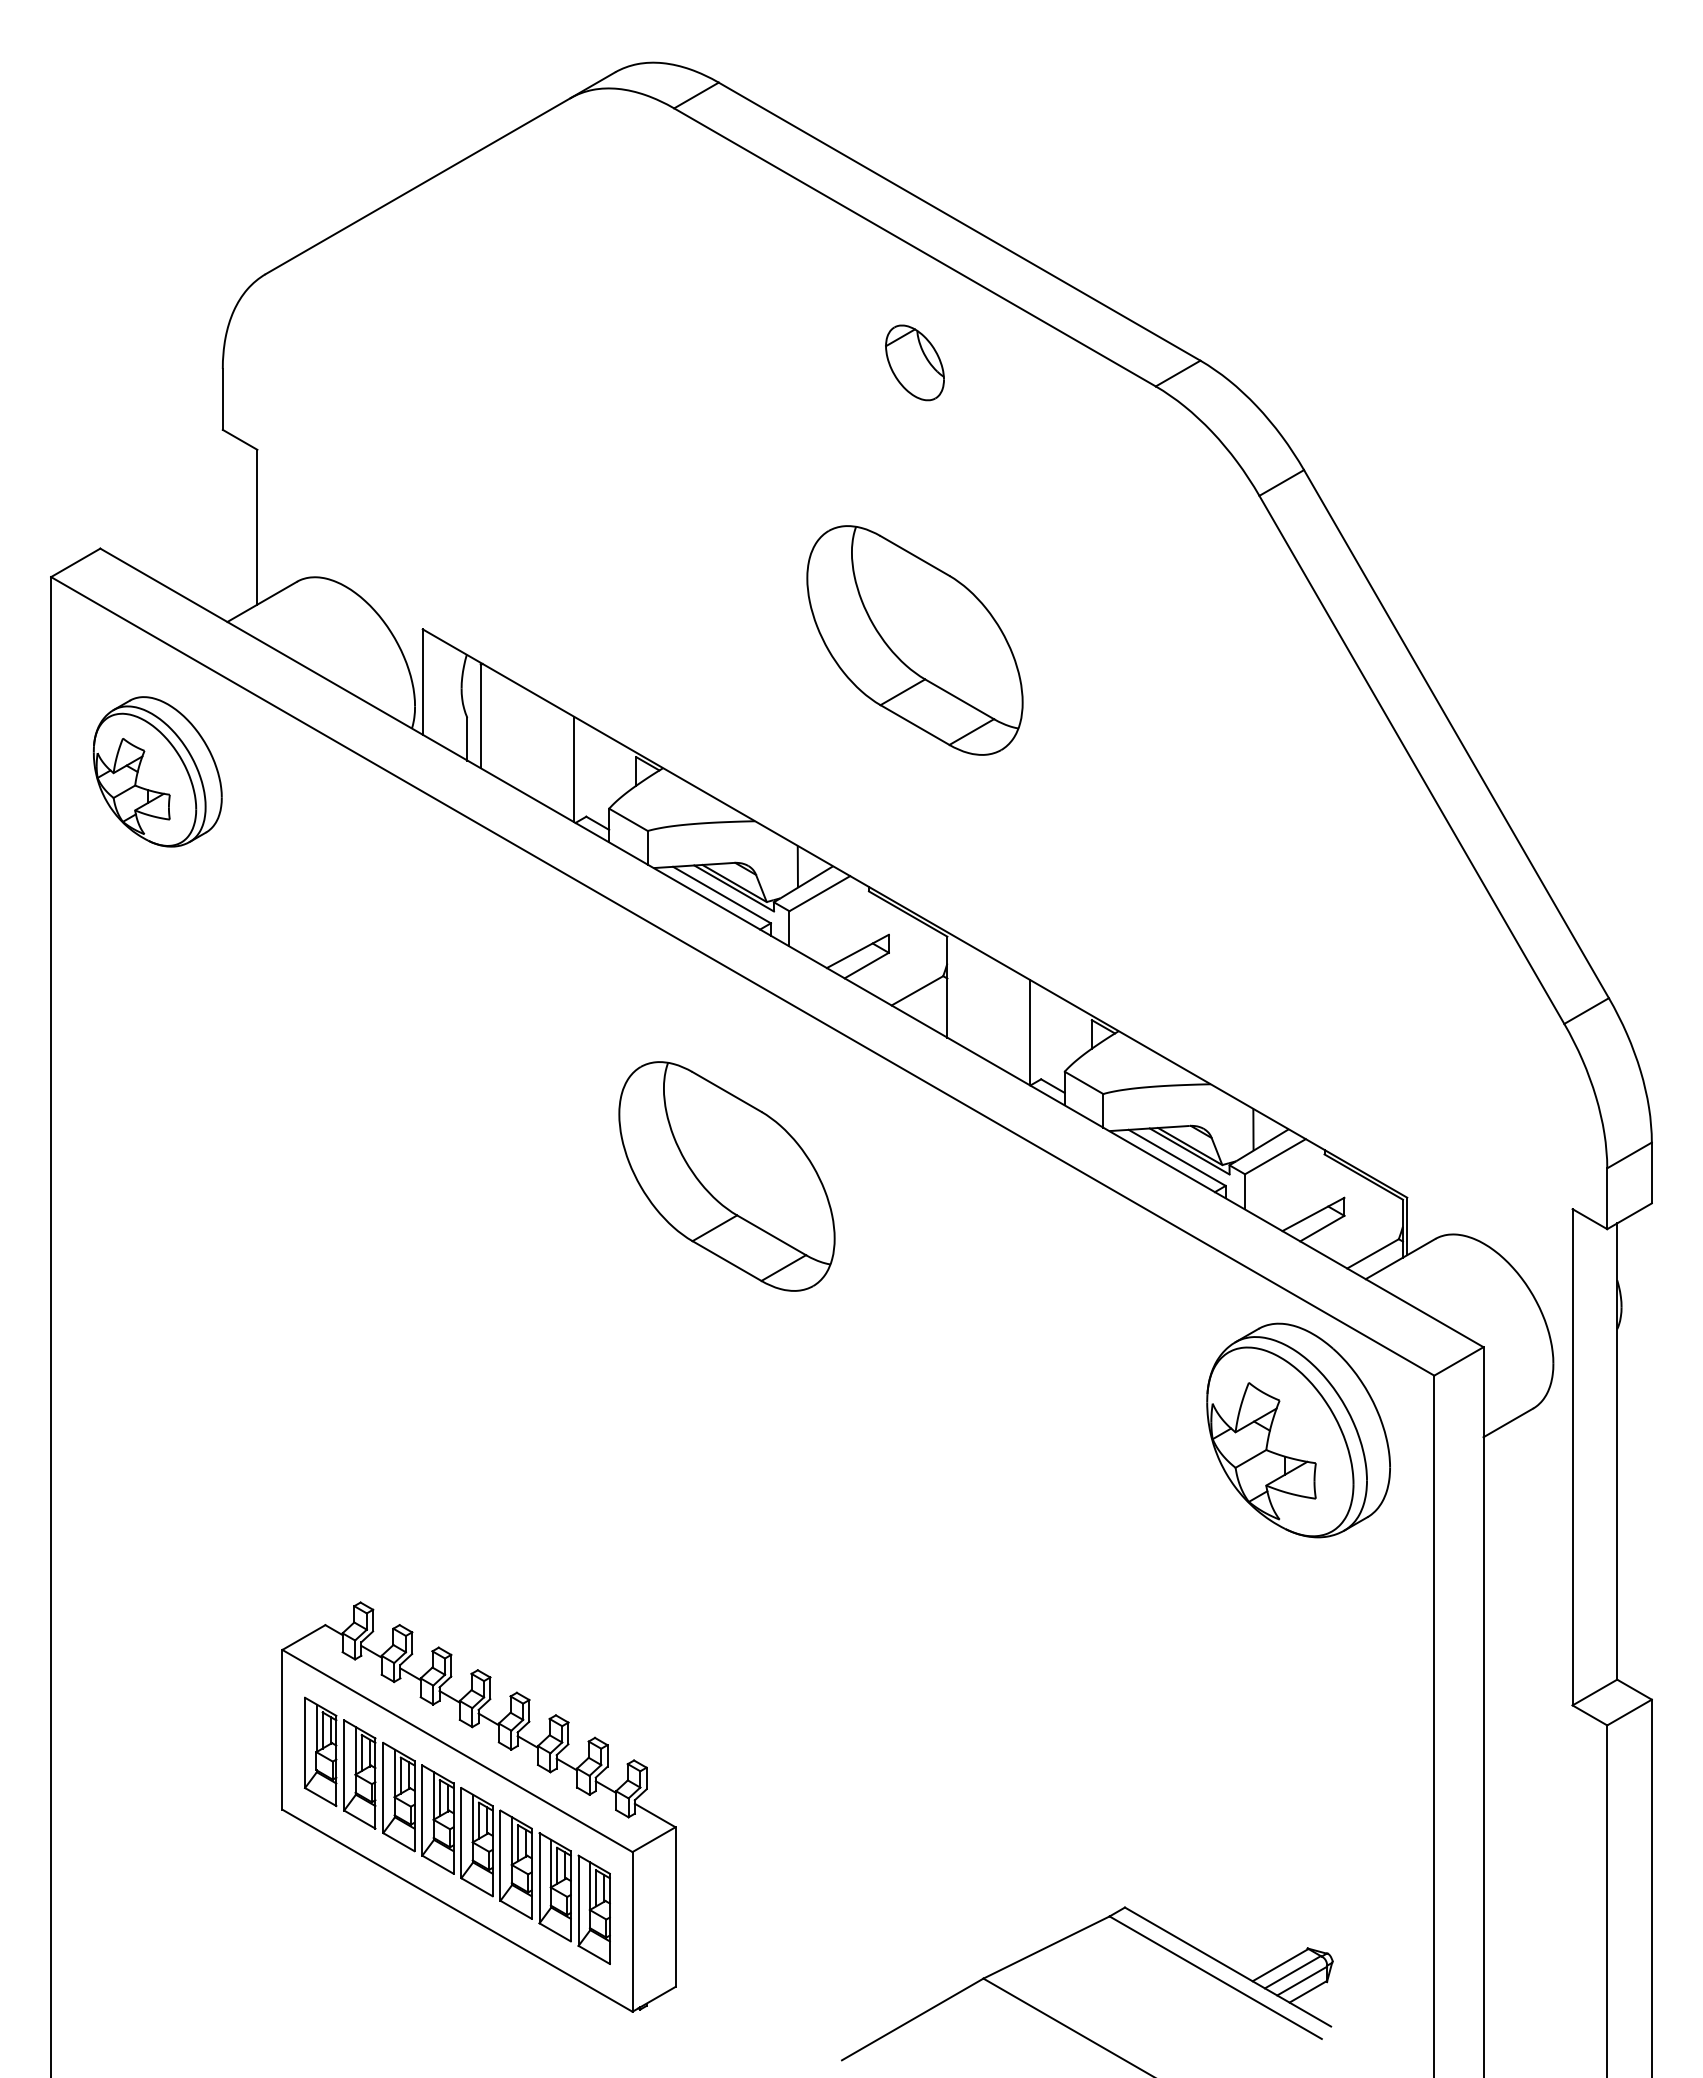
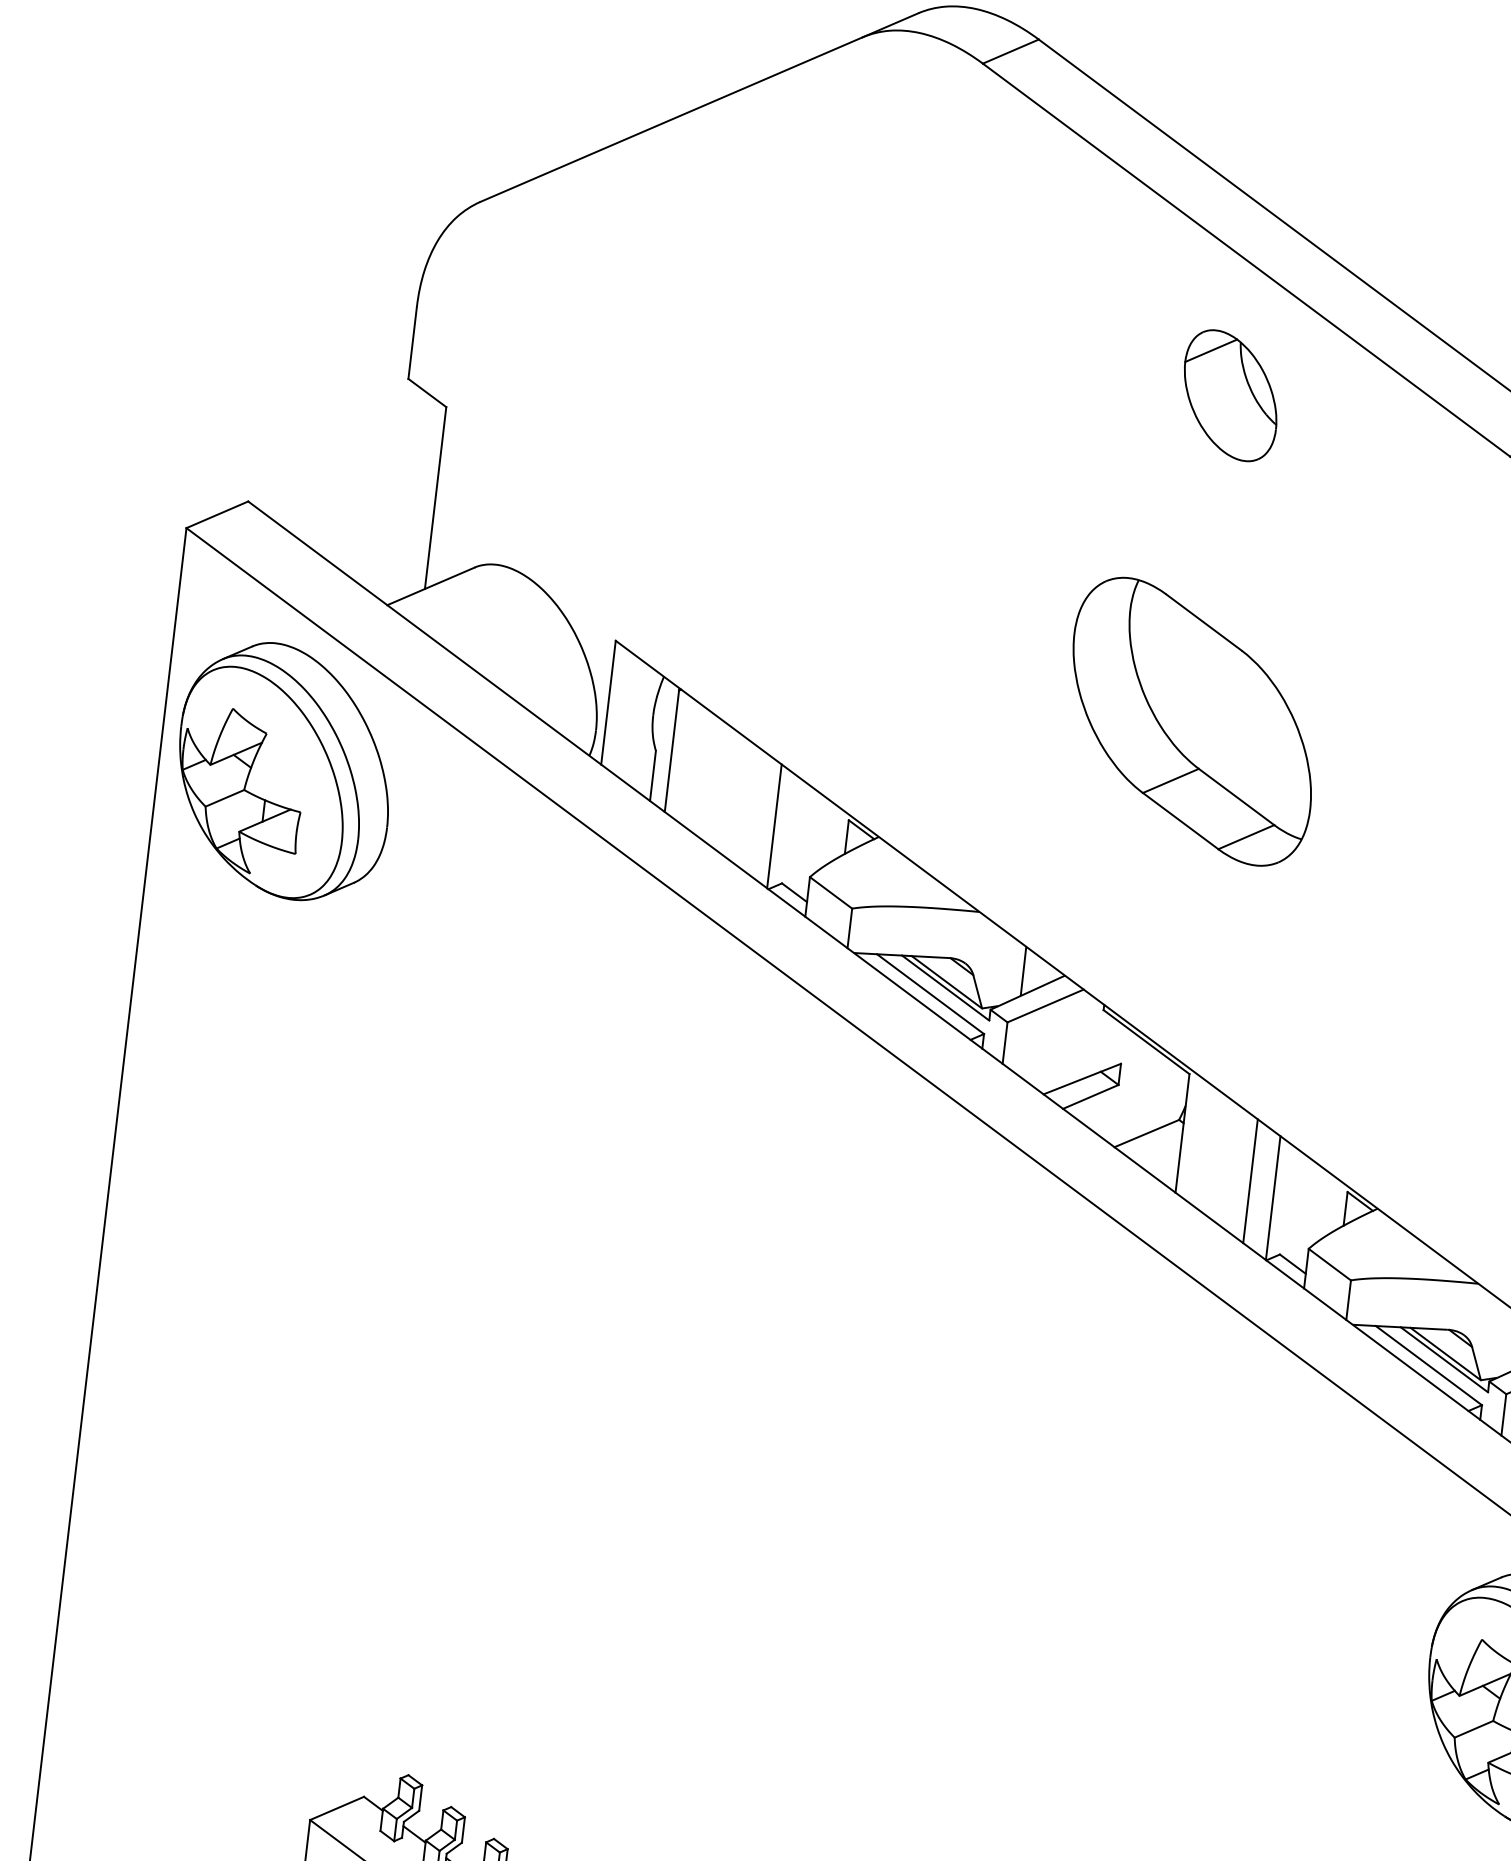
part: (914, 362) -> (1230, 395), size x1.43
part: (157, 771) -> (284, 771), size x1.43
line: (1009, 1020) -> (1250, 1181), added
part: (726, 1176) -> (896, 1325), removed

